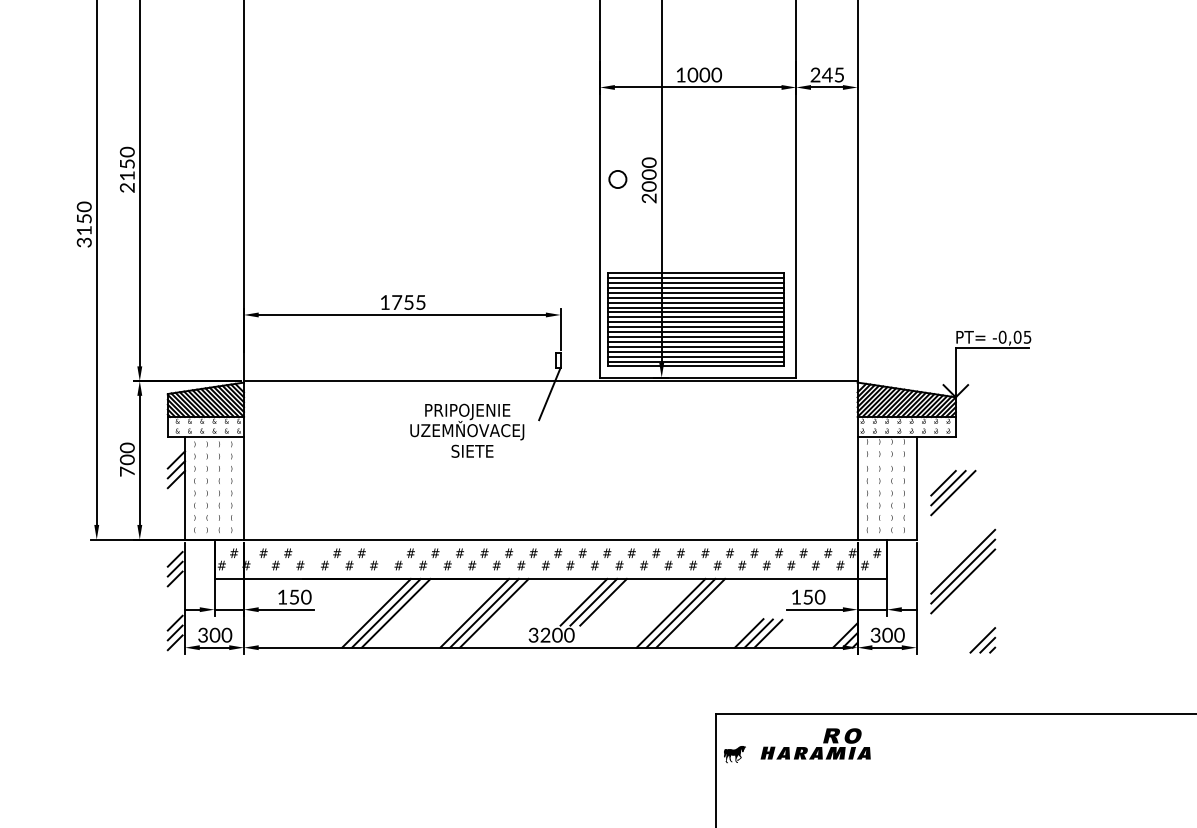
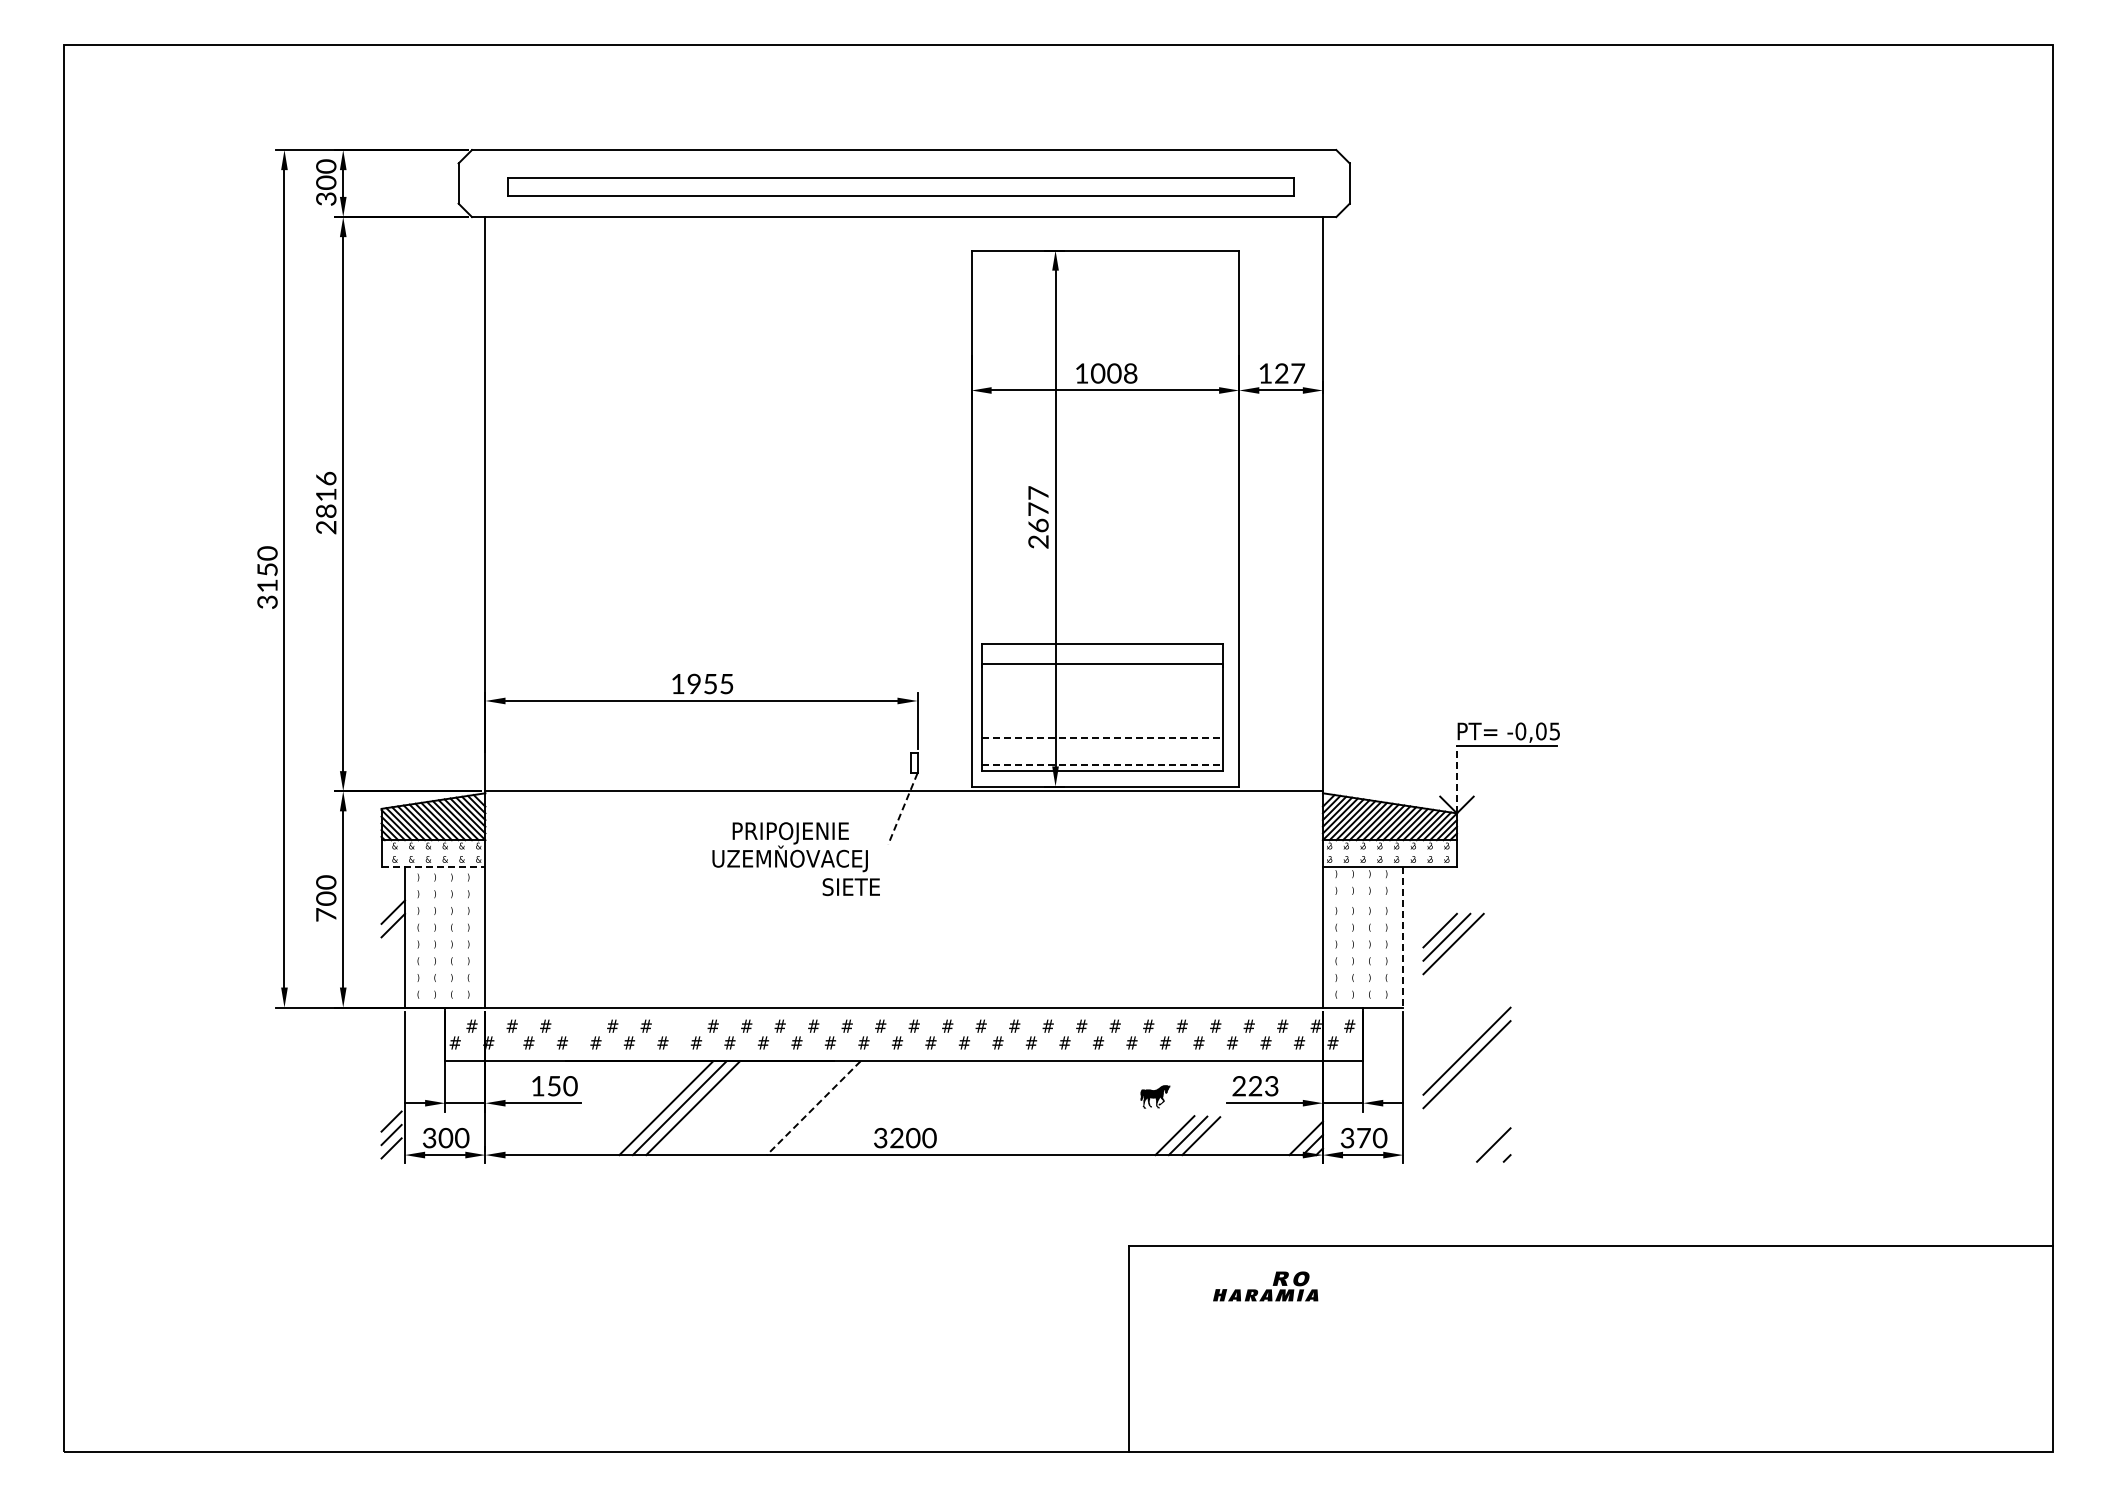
text: (716, 75) -> (1130, 373), 1000 -> 1008
text: (827, 75) -> (1281, 373), 245 -> 127
text: (127, 163) -> (326, 494), 2150 -> 2816
text: (649, 173) -> (1038, 508), 2000 -> 2677
circle: (617, 179) -> (995, 515), removed
line: (695, 277) -> (1101, 650), removed
line: (695, 283) -> (1101, 657), removed
line: (695, 292) -> (1101, 670), removed
line: (695, 297) -> (1101, 677), removed
text: (397, 302) -> (694, 683), 1755 -> 1955
line: (695, 302) -> (1101, 684), removed
line: (695, 307) -> (1101, 690), removed
line: (695, 312) -> (1101, 697), removed
line: (695, 317) -> (1101, 704), removed
line: (695, 321) -> (1101, 710), removed
line: (695, 327) -> (1101, 717), removed
line: (695, 332) -> (1101, 724), removed
line: (695, 337) -> (1101, 731), removed
line: (696, 341) -> (1102, 737), solid -> dashed
line: (695, 346) -> (1101, 744), removed
line: (695, 351) -> (1101, 751), removed
line: (695, 356) -> (1101, 757), removed
line: (696, 361) -> (1102, 764), solid -> dashed
line: (955, 372) -> (1456, 779), solid -> dashed
line: (549, 393) -> (902, 808), solid -> dashed
line: (205, 436) -> (433, 866), solid -> dashed
text: (471, 451) -> (850, 887), moved
line: (176, 459) -> (393, 898), removed
line: (916, 488) -> (1403, 937), solid -> dashed
line: (175, 559) -> (391, 1034), removed
line: (962, 561) -> (1466, 1037), removed
line: (175, 568) -> (391, 1047), removed
line: (175, 579) -> (391, 1061), removed
text: (808, 597) -> (1255, 1086), 150 -> 223
line: (584, 601) -> (949, 1092), removed
line: (593, 601) -> (962, 1092), removed
line: (603, 601) -> (976, 1092), removed
line: (474, 613) -> (800, 1108), removed
line: (484, 613) -> (813, 1108), solid -> dashed
line: (494, 613) -> (827, 1108), removed
line: (671, 613) -> (1068, 1108), removed
line: (680, 613) -> (1081, 1108), removed
line: (690, 613) -> (1095, 1108), removed
text: (887, 634) -> (1363, 1137), 300 -> 370
line: (987, 645) -> (1500, 1151), removed
part: (815, 743) -> (1265, 1286), size x0.7
part: (734, 754) -> (1155, 1096), moved

